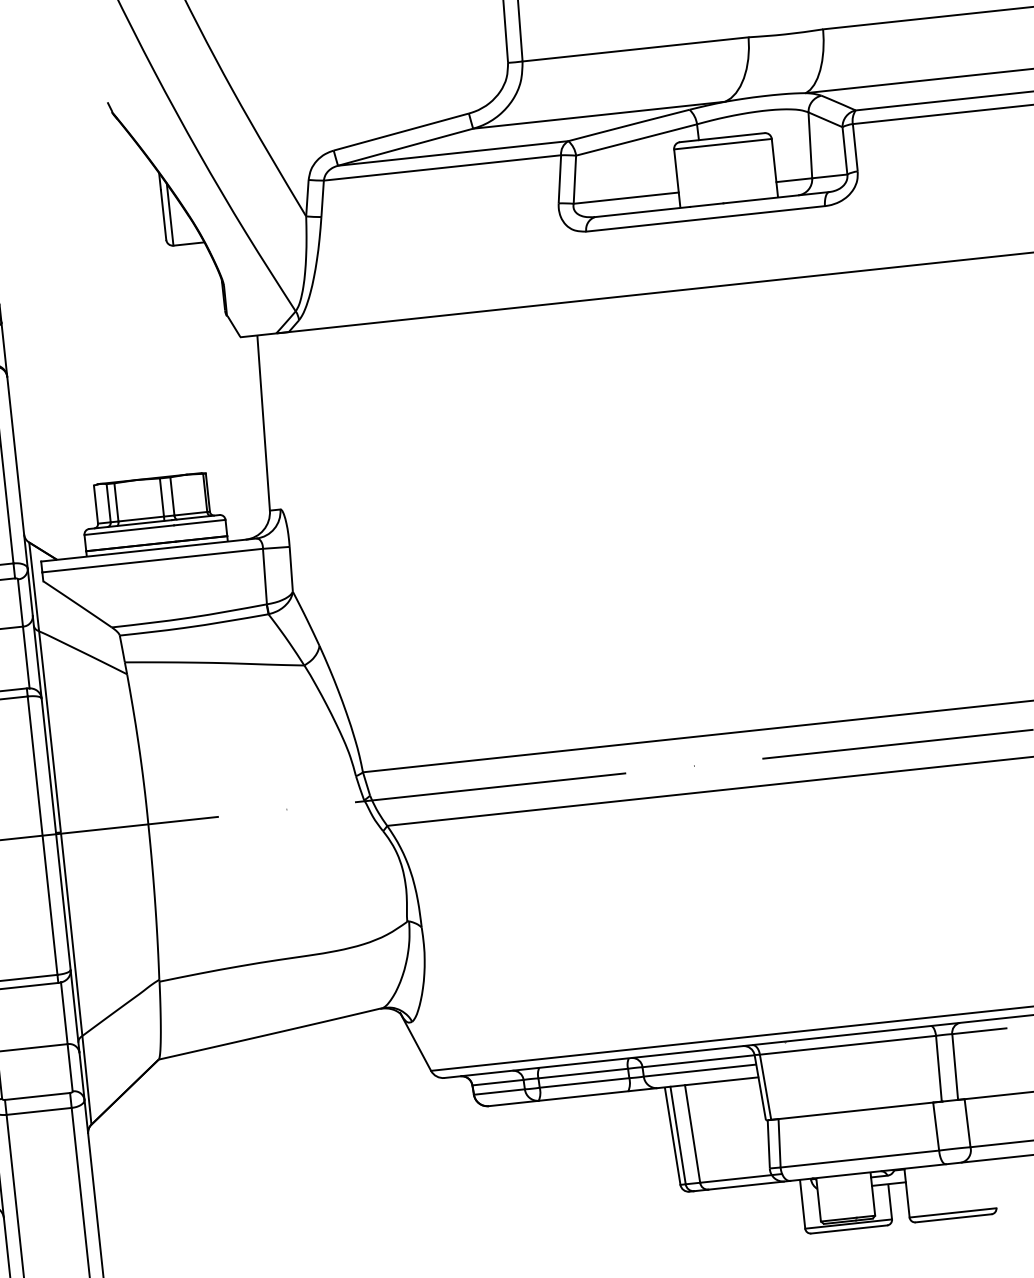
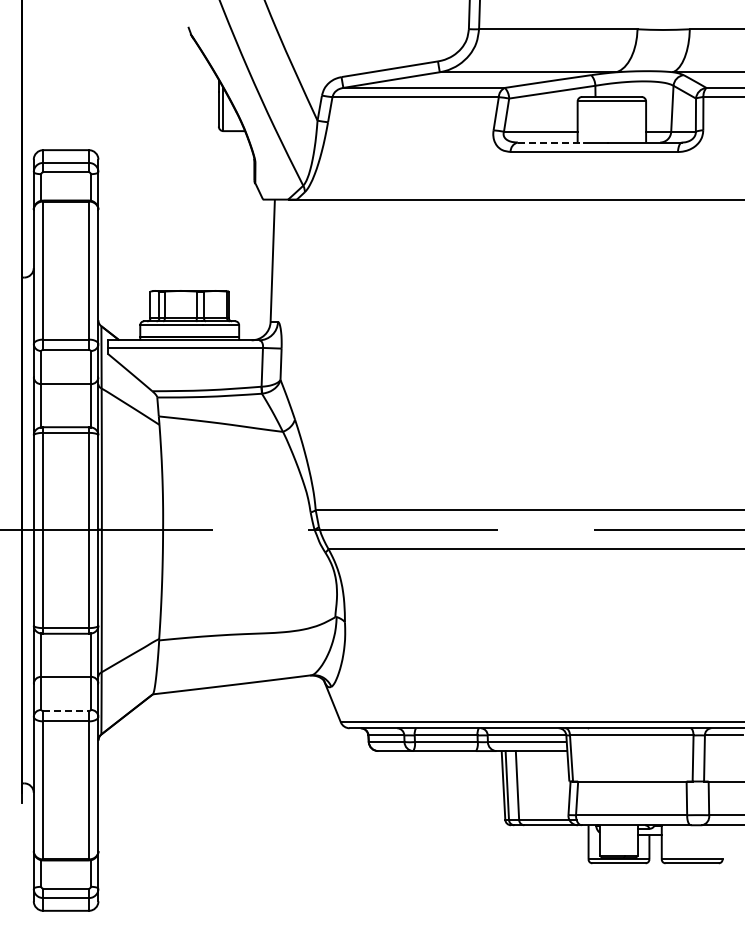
line: (643, 211) -> (551, 142), solid -> dashed
line: (38, 1095) -> (66, 710), solid -> dashed

